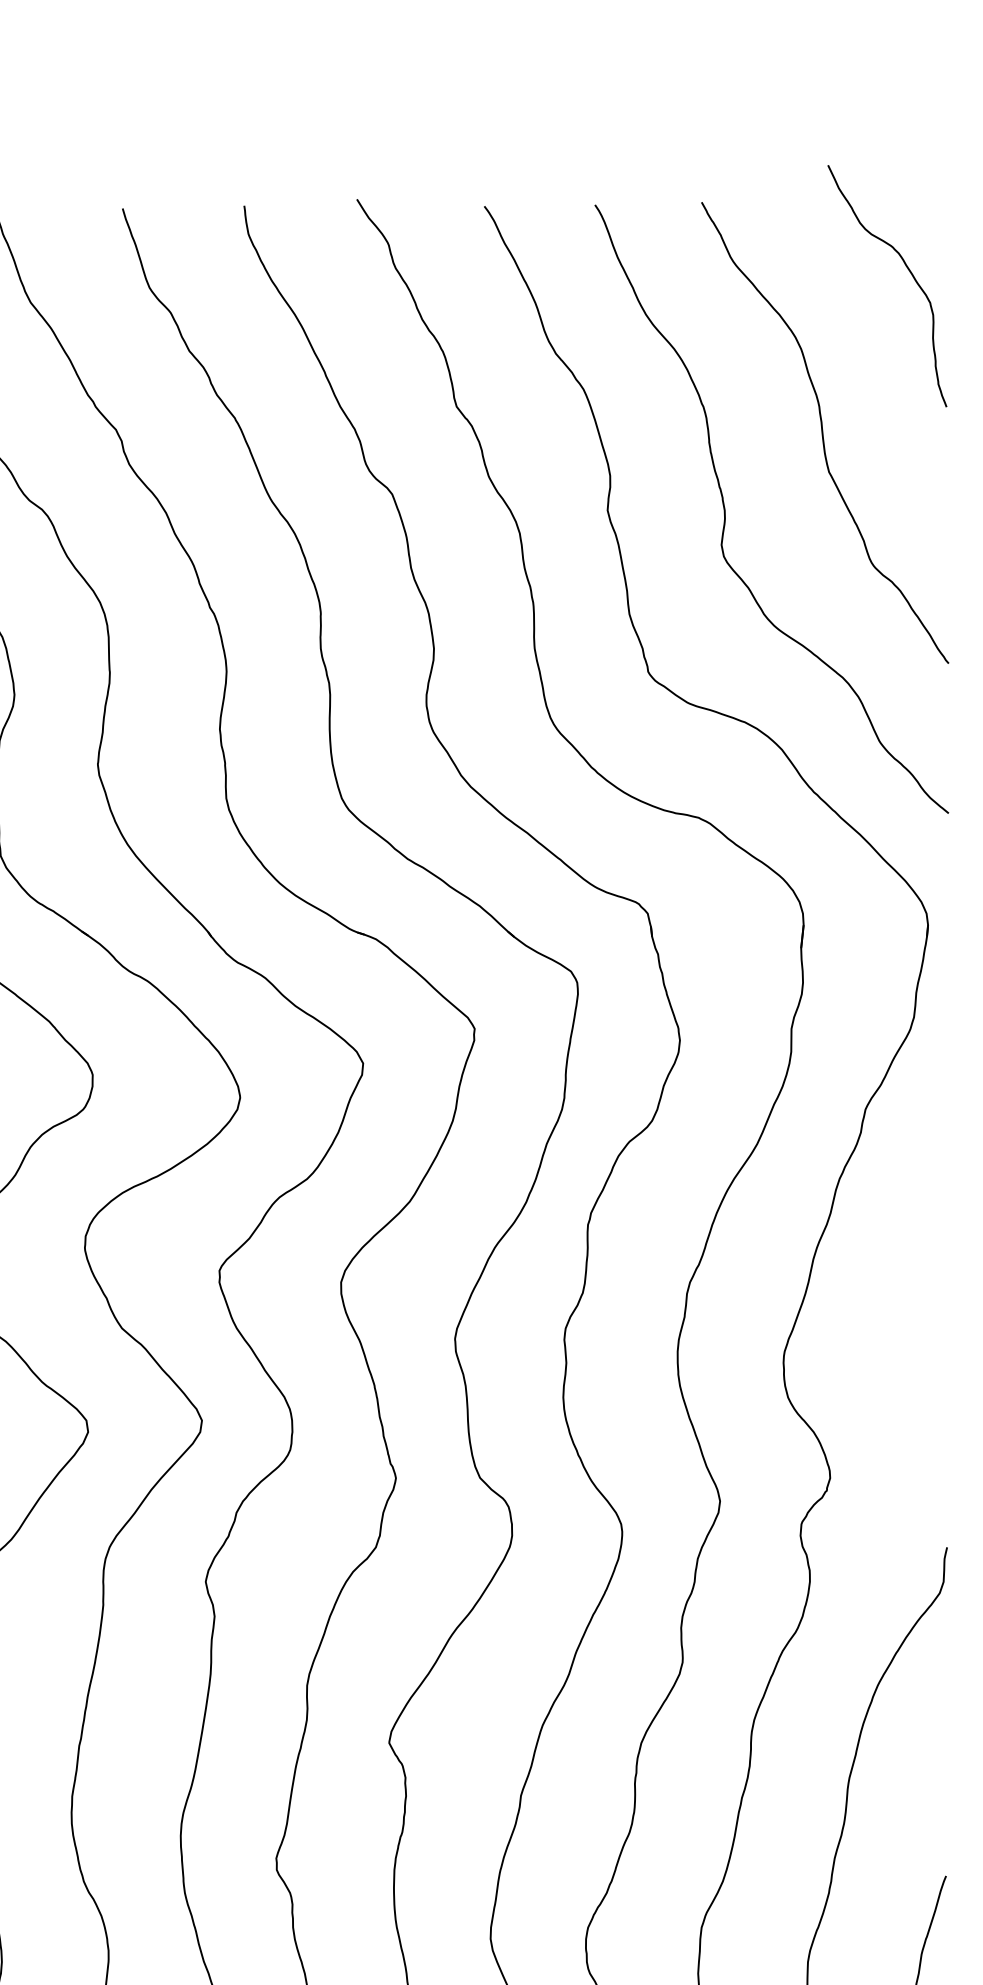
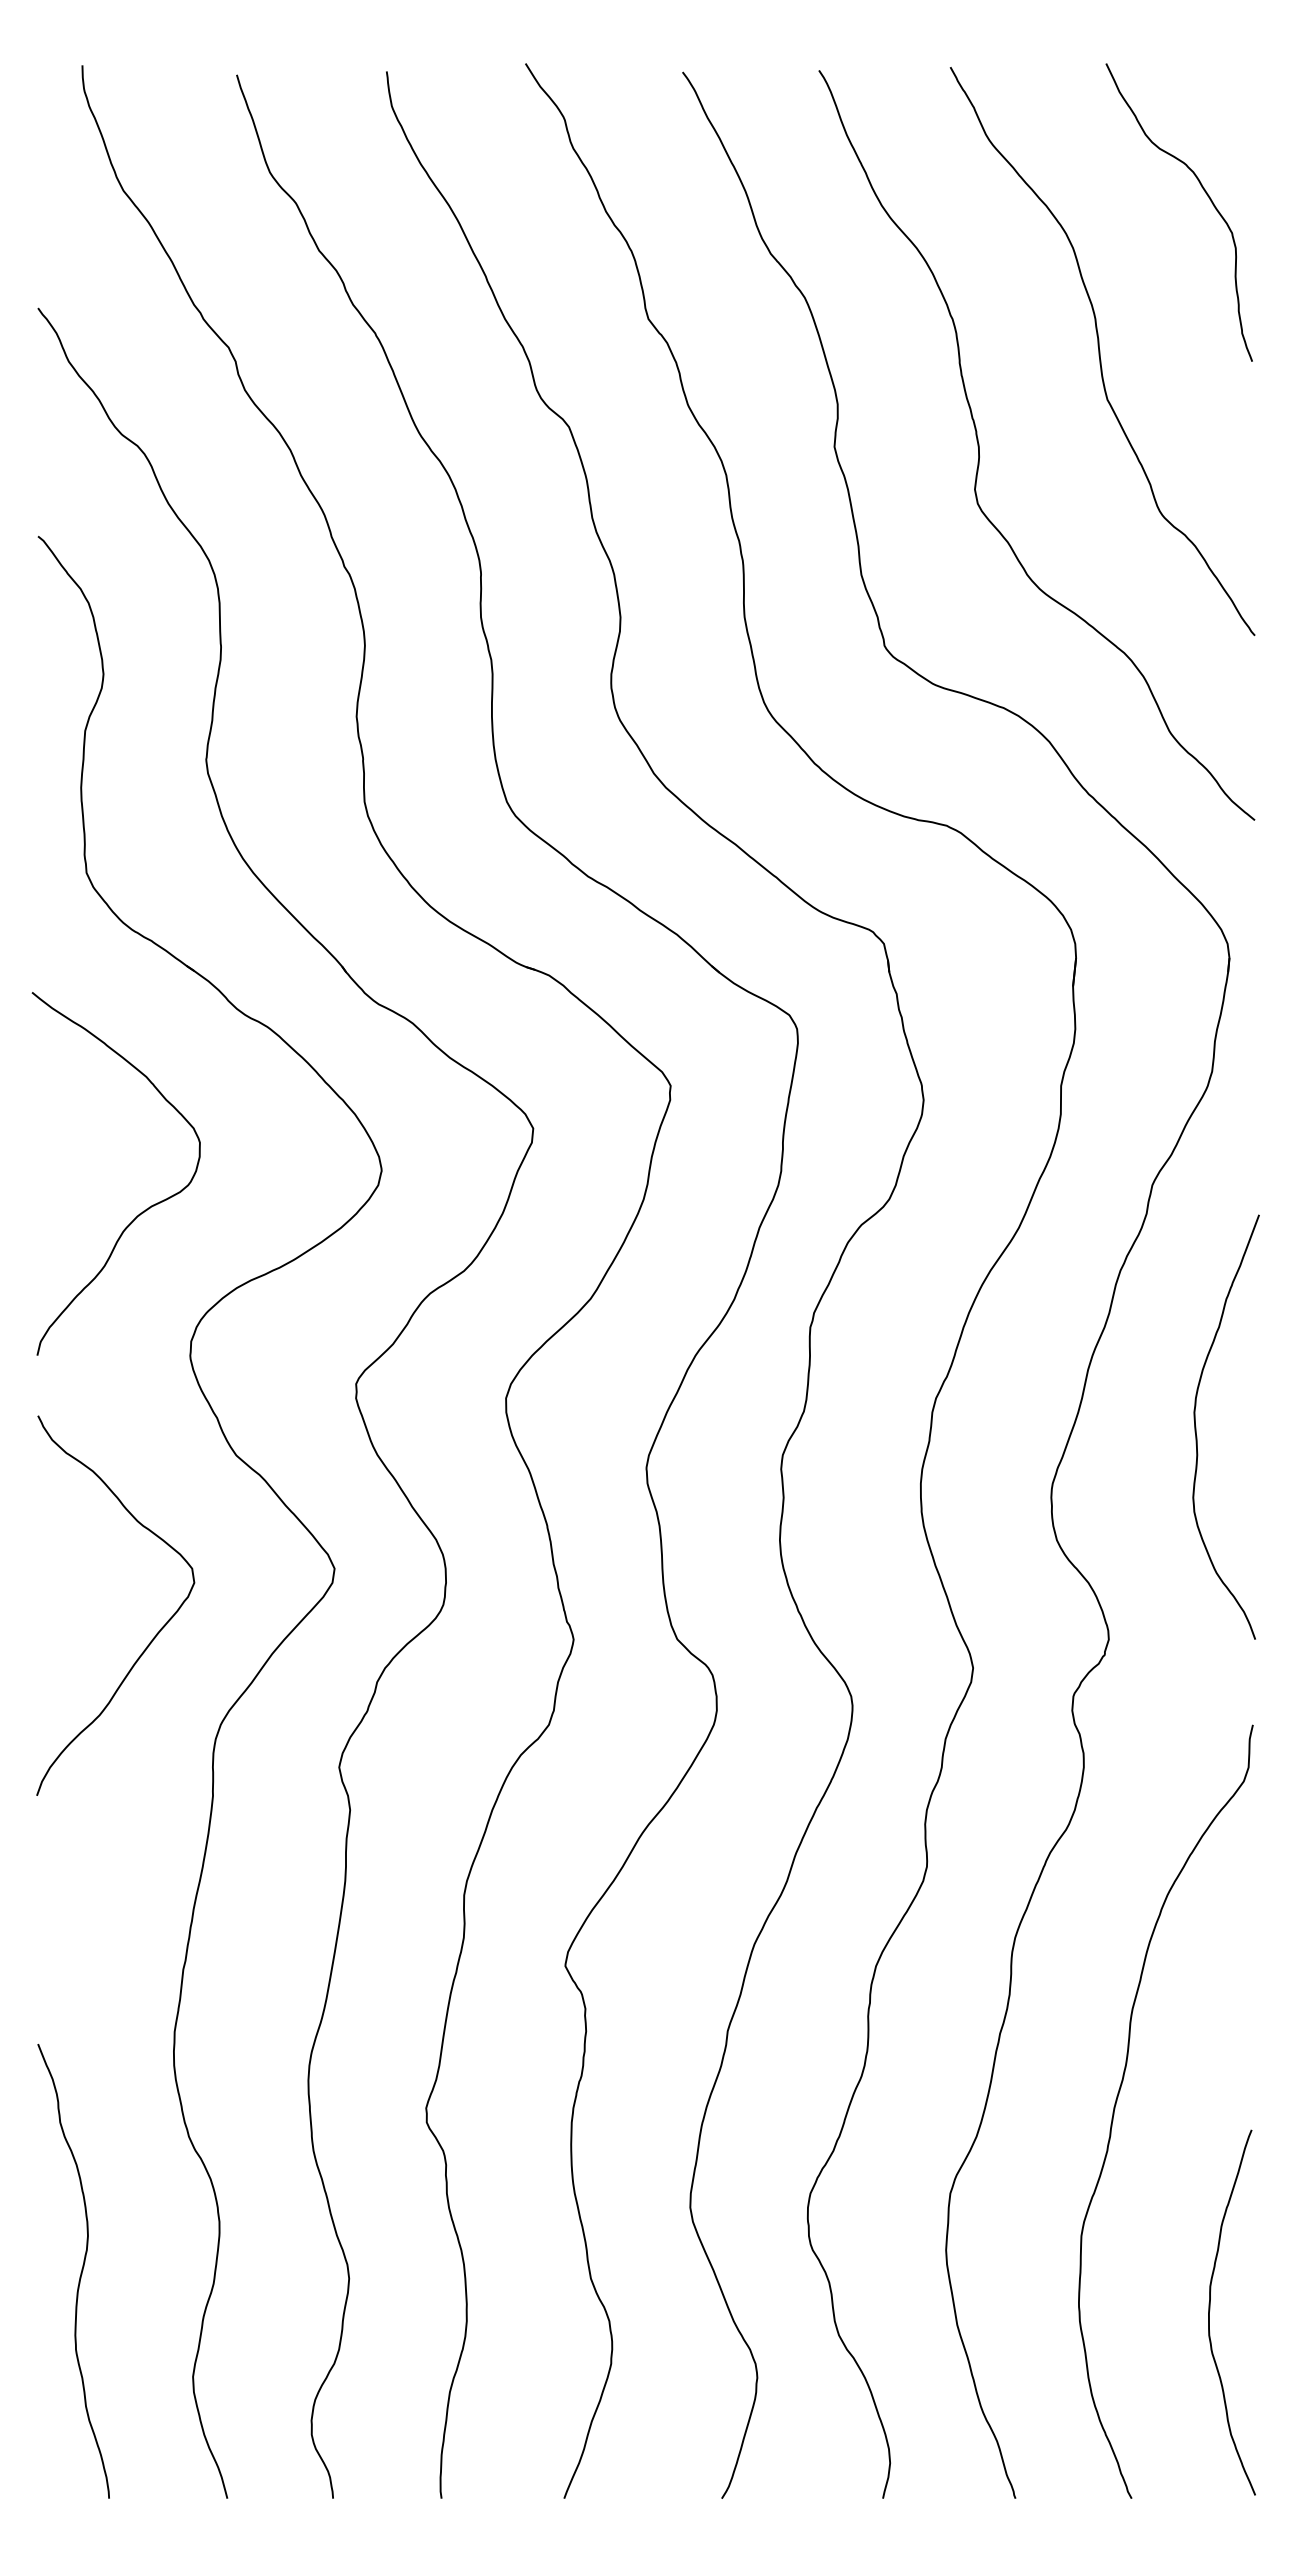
curve: (908, 270) -> (1205, 193), moved
curve: (901, 1305) -> (1196, 1426), added

